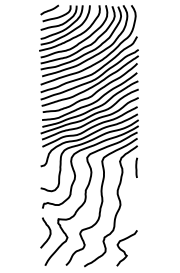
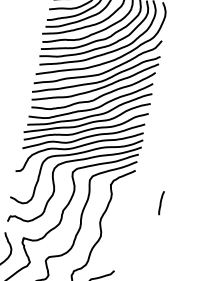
line: (136, 167) -> (161, 202), moved

